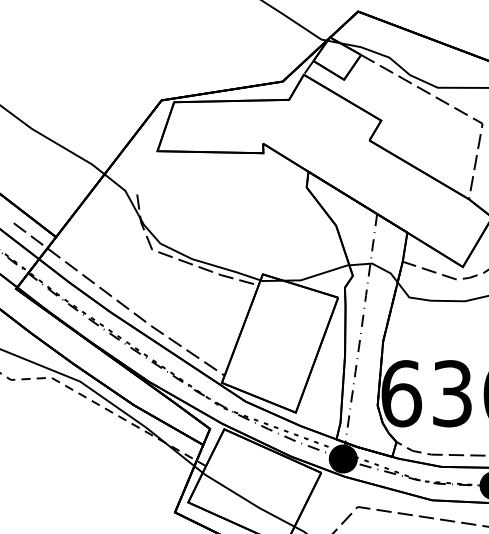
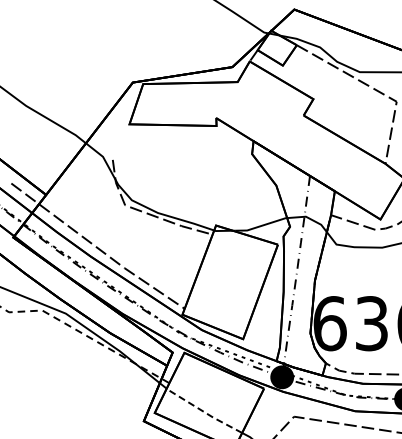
line: (247, 500) -> (203, 411), solid -> dashed

